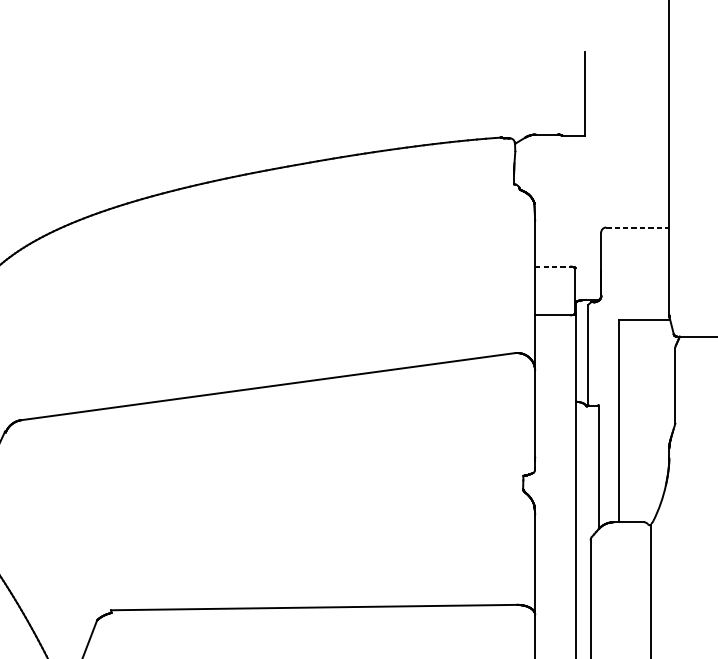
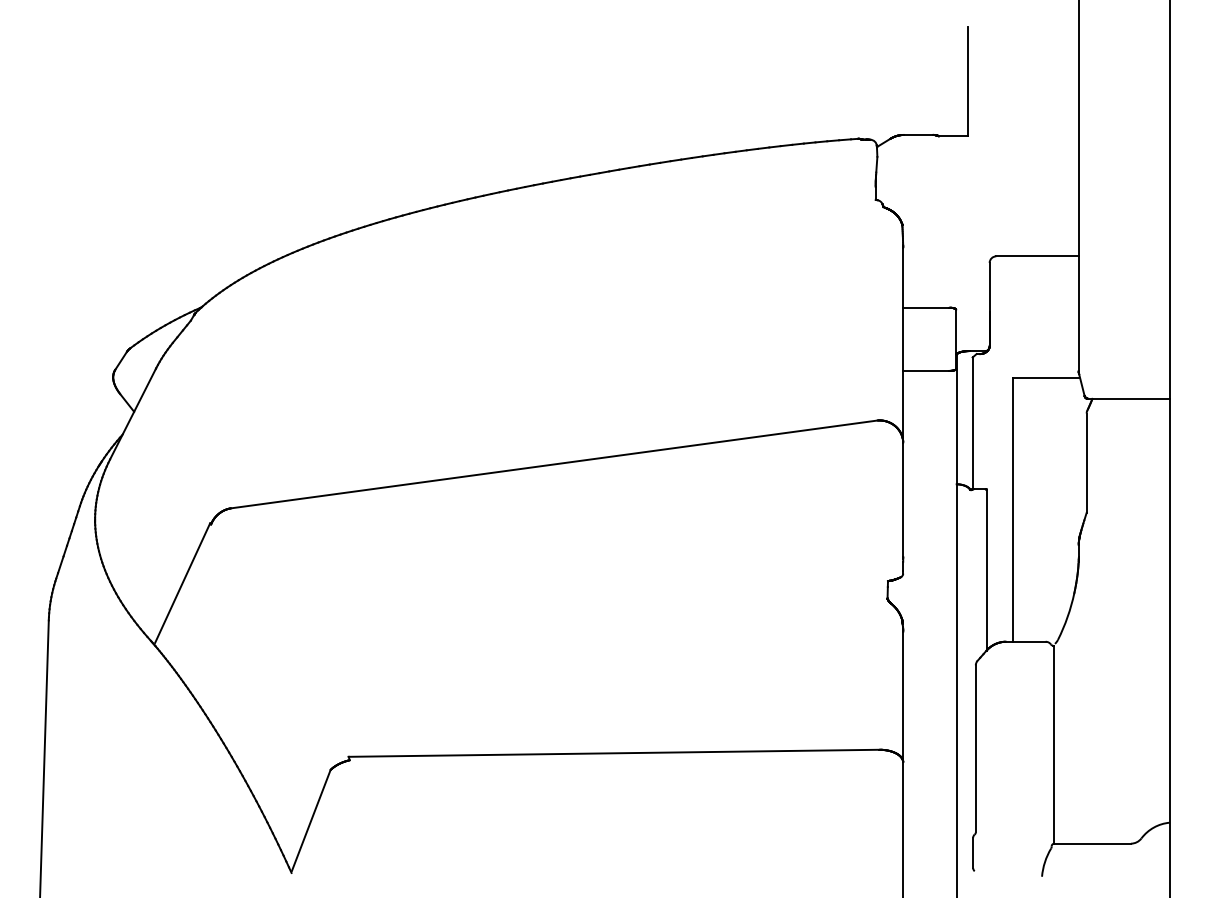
line: (638, 227) -> (1038, 256), dashed -> solid
line: (552, 266) -> (926, 307), dashed -> solid

